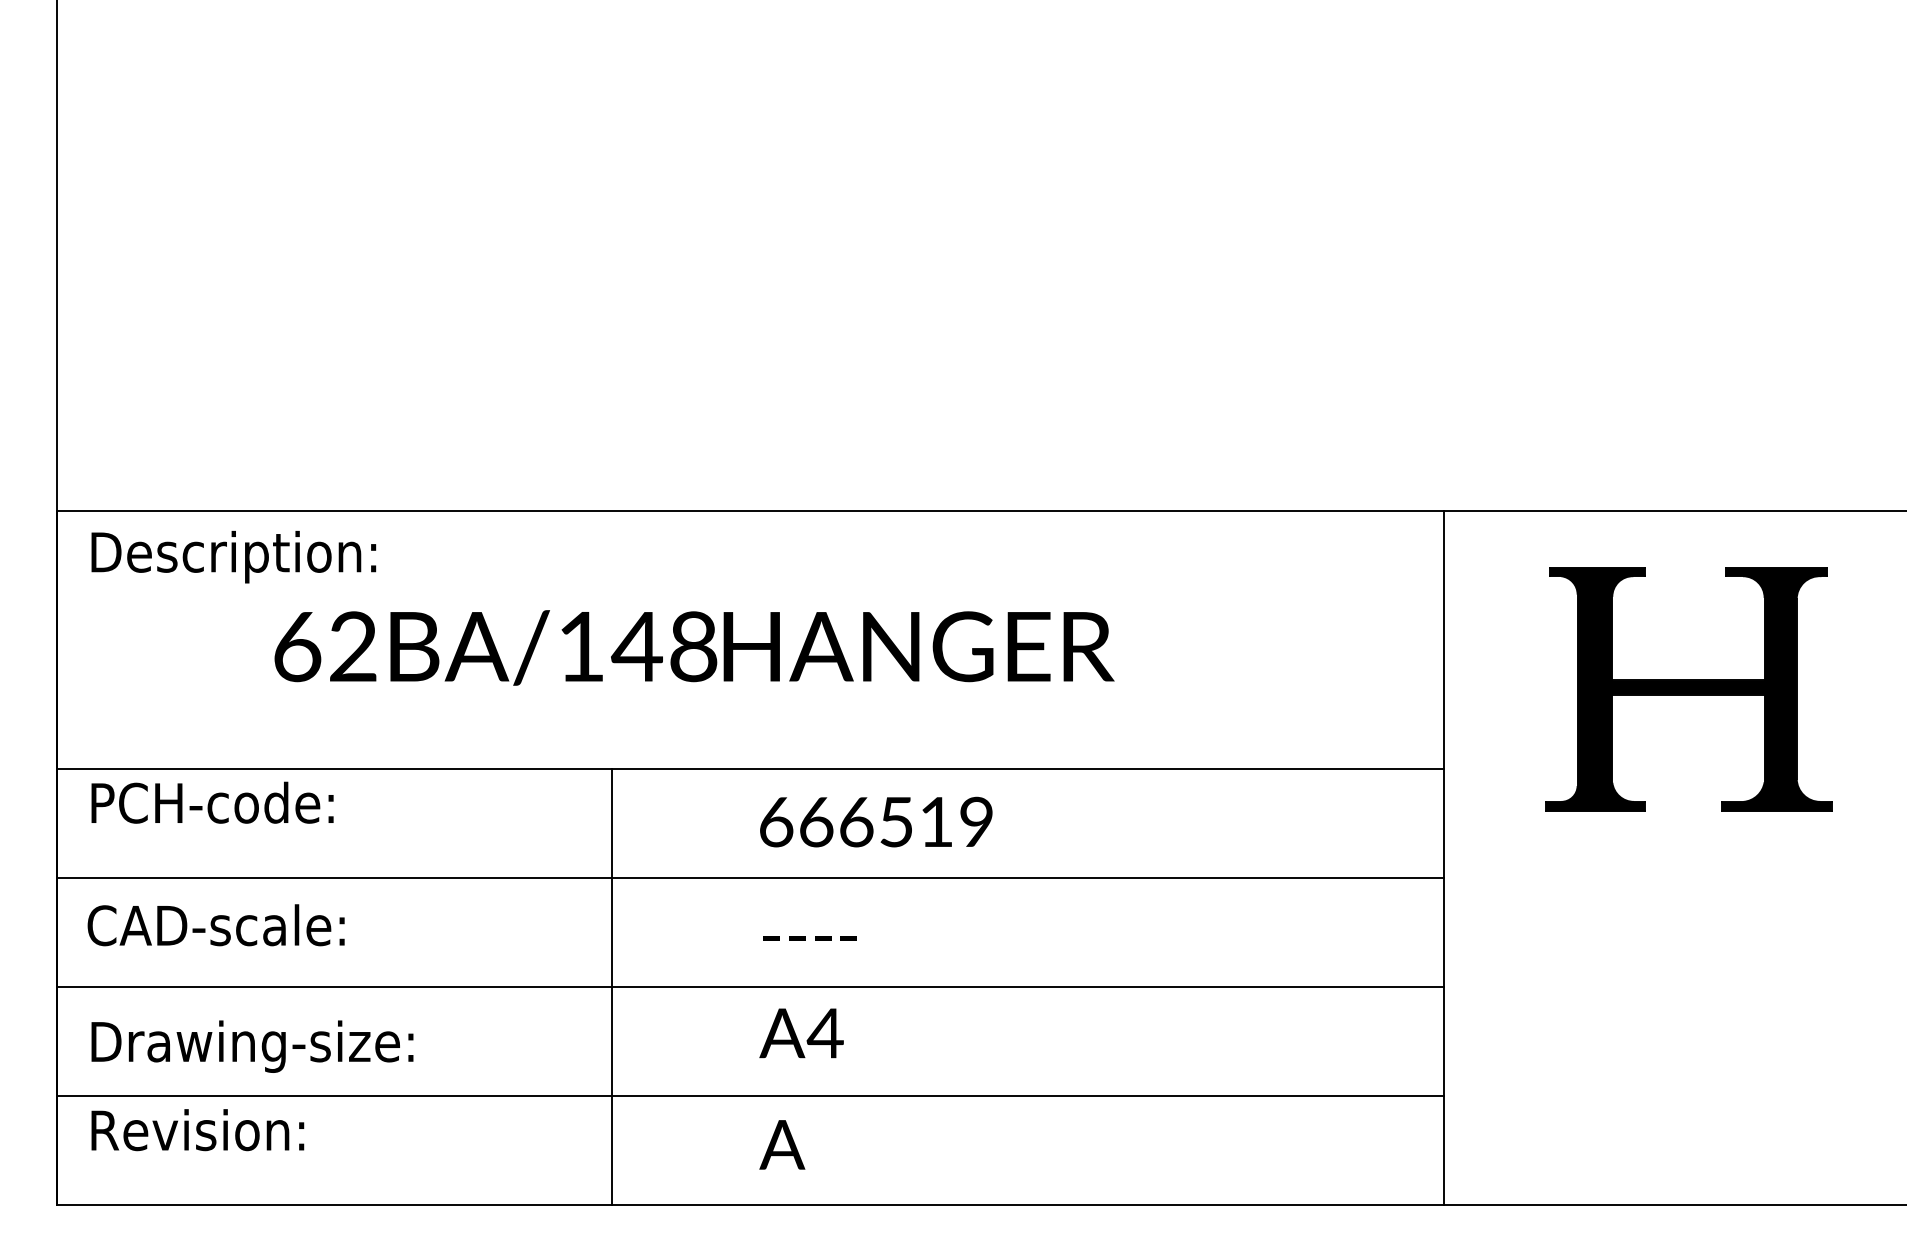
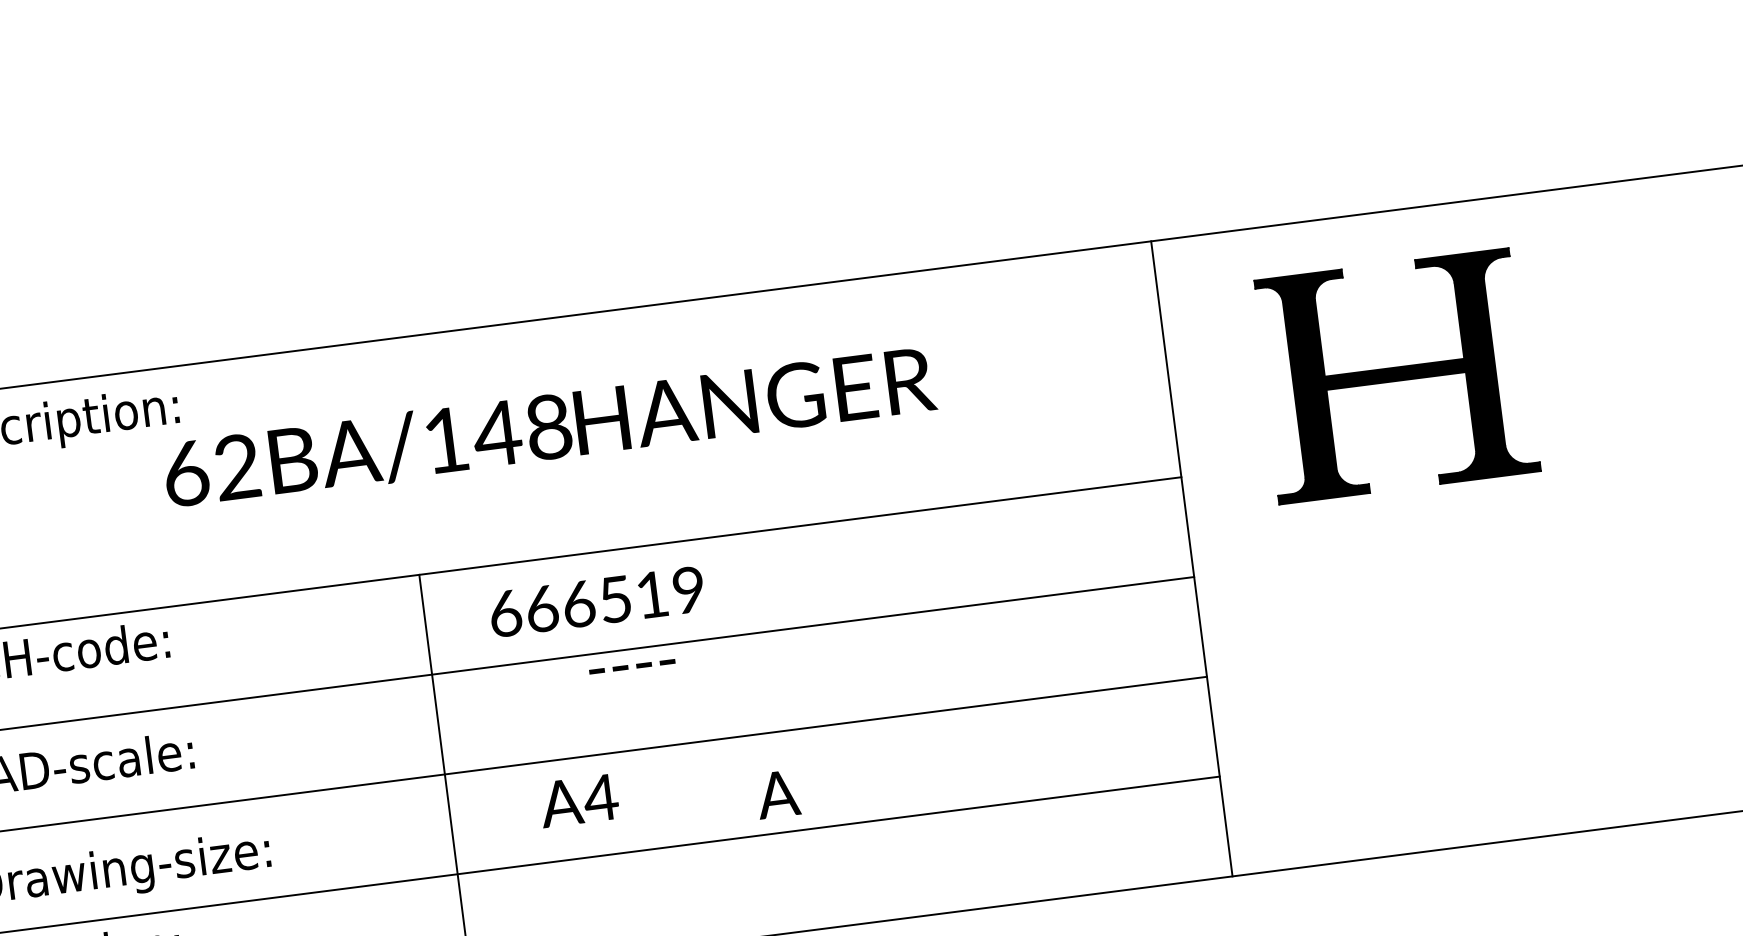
text: (694, 647) -> (549, 427), moved
text: (876, 821) -> (597, 601), moved
text: (809, 938) -> (631, 666), moved
text: (801, 1033) -> (578, 800), moved
text: (782, 1144) -> (778, 794), moved

